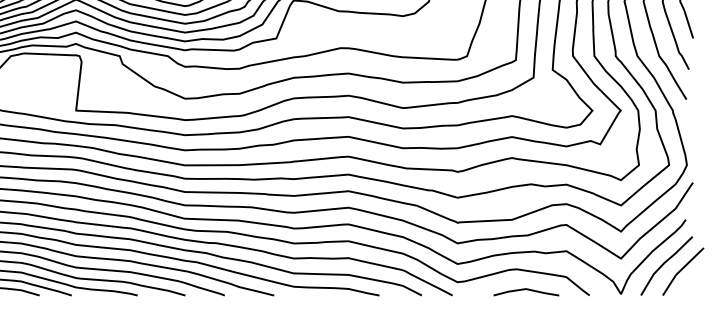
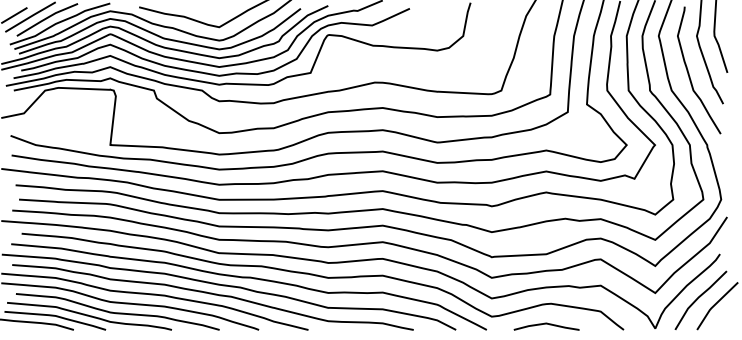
curve: (526, 290) -> (546, 324), moved

